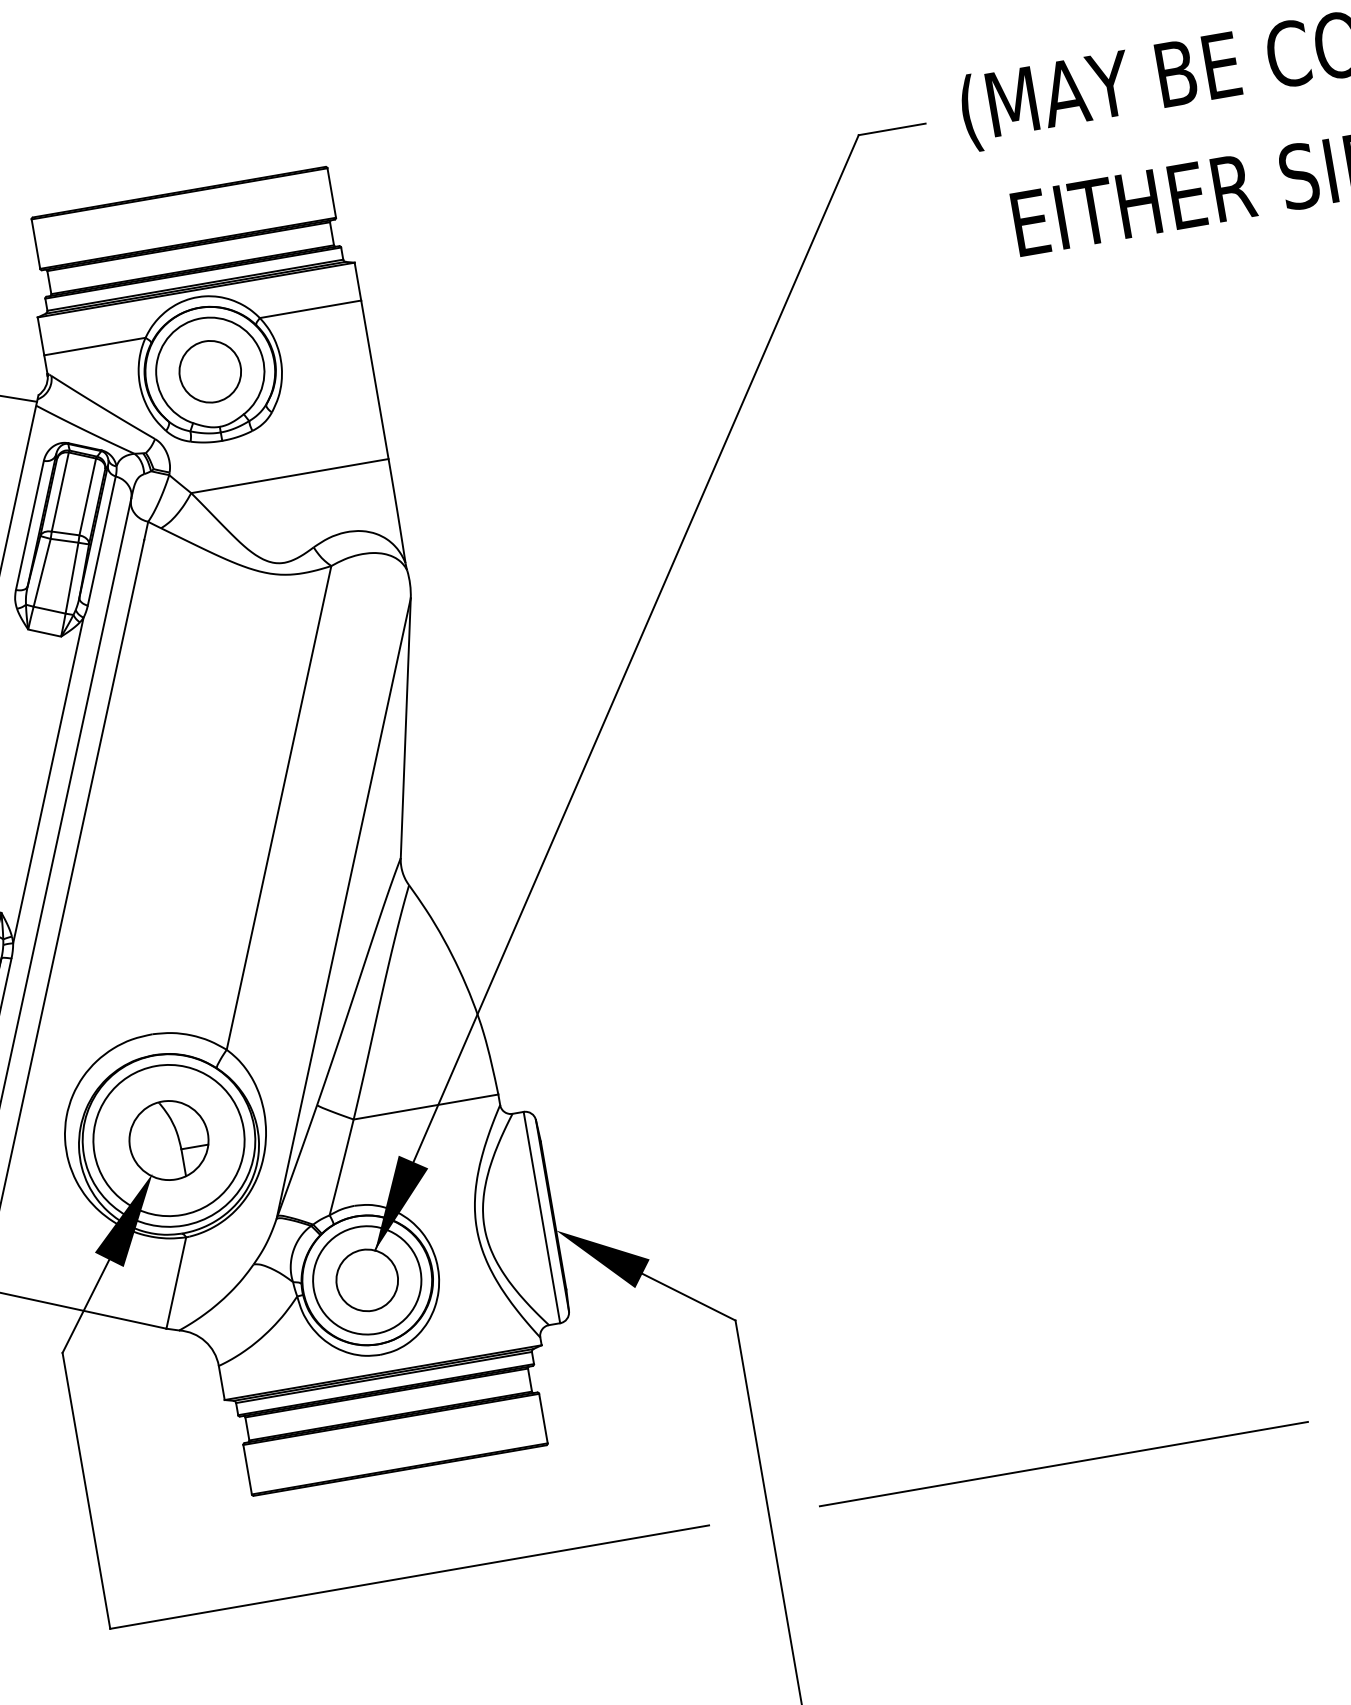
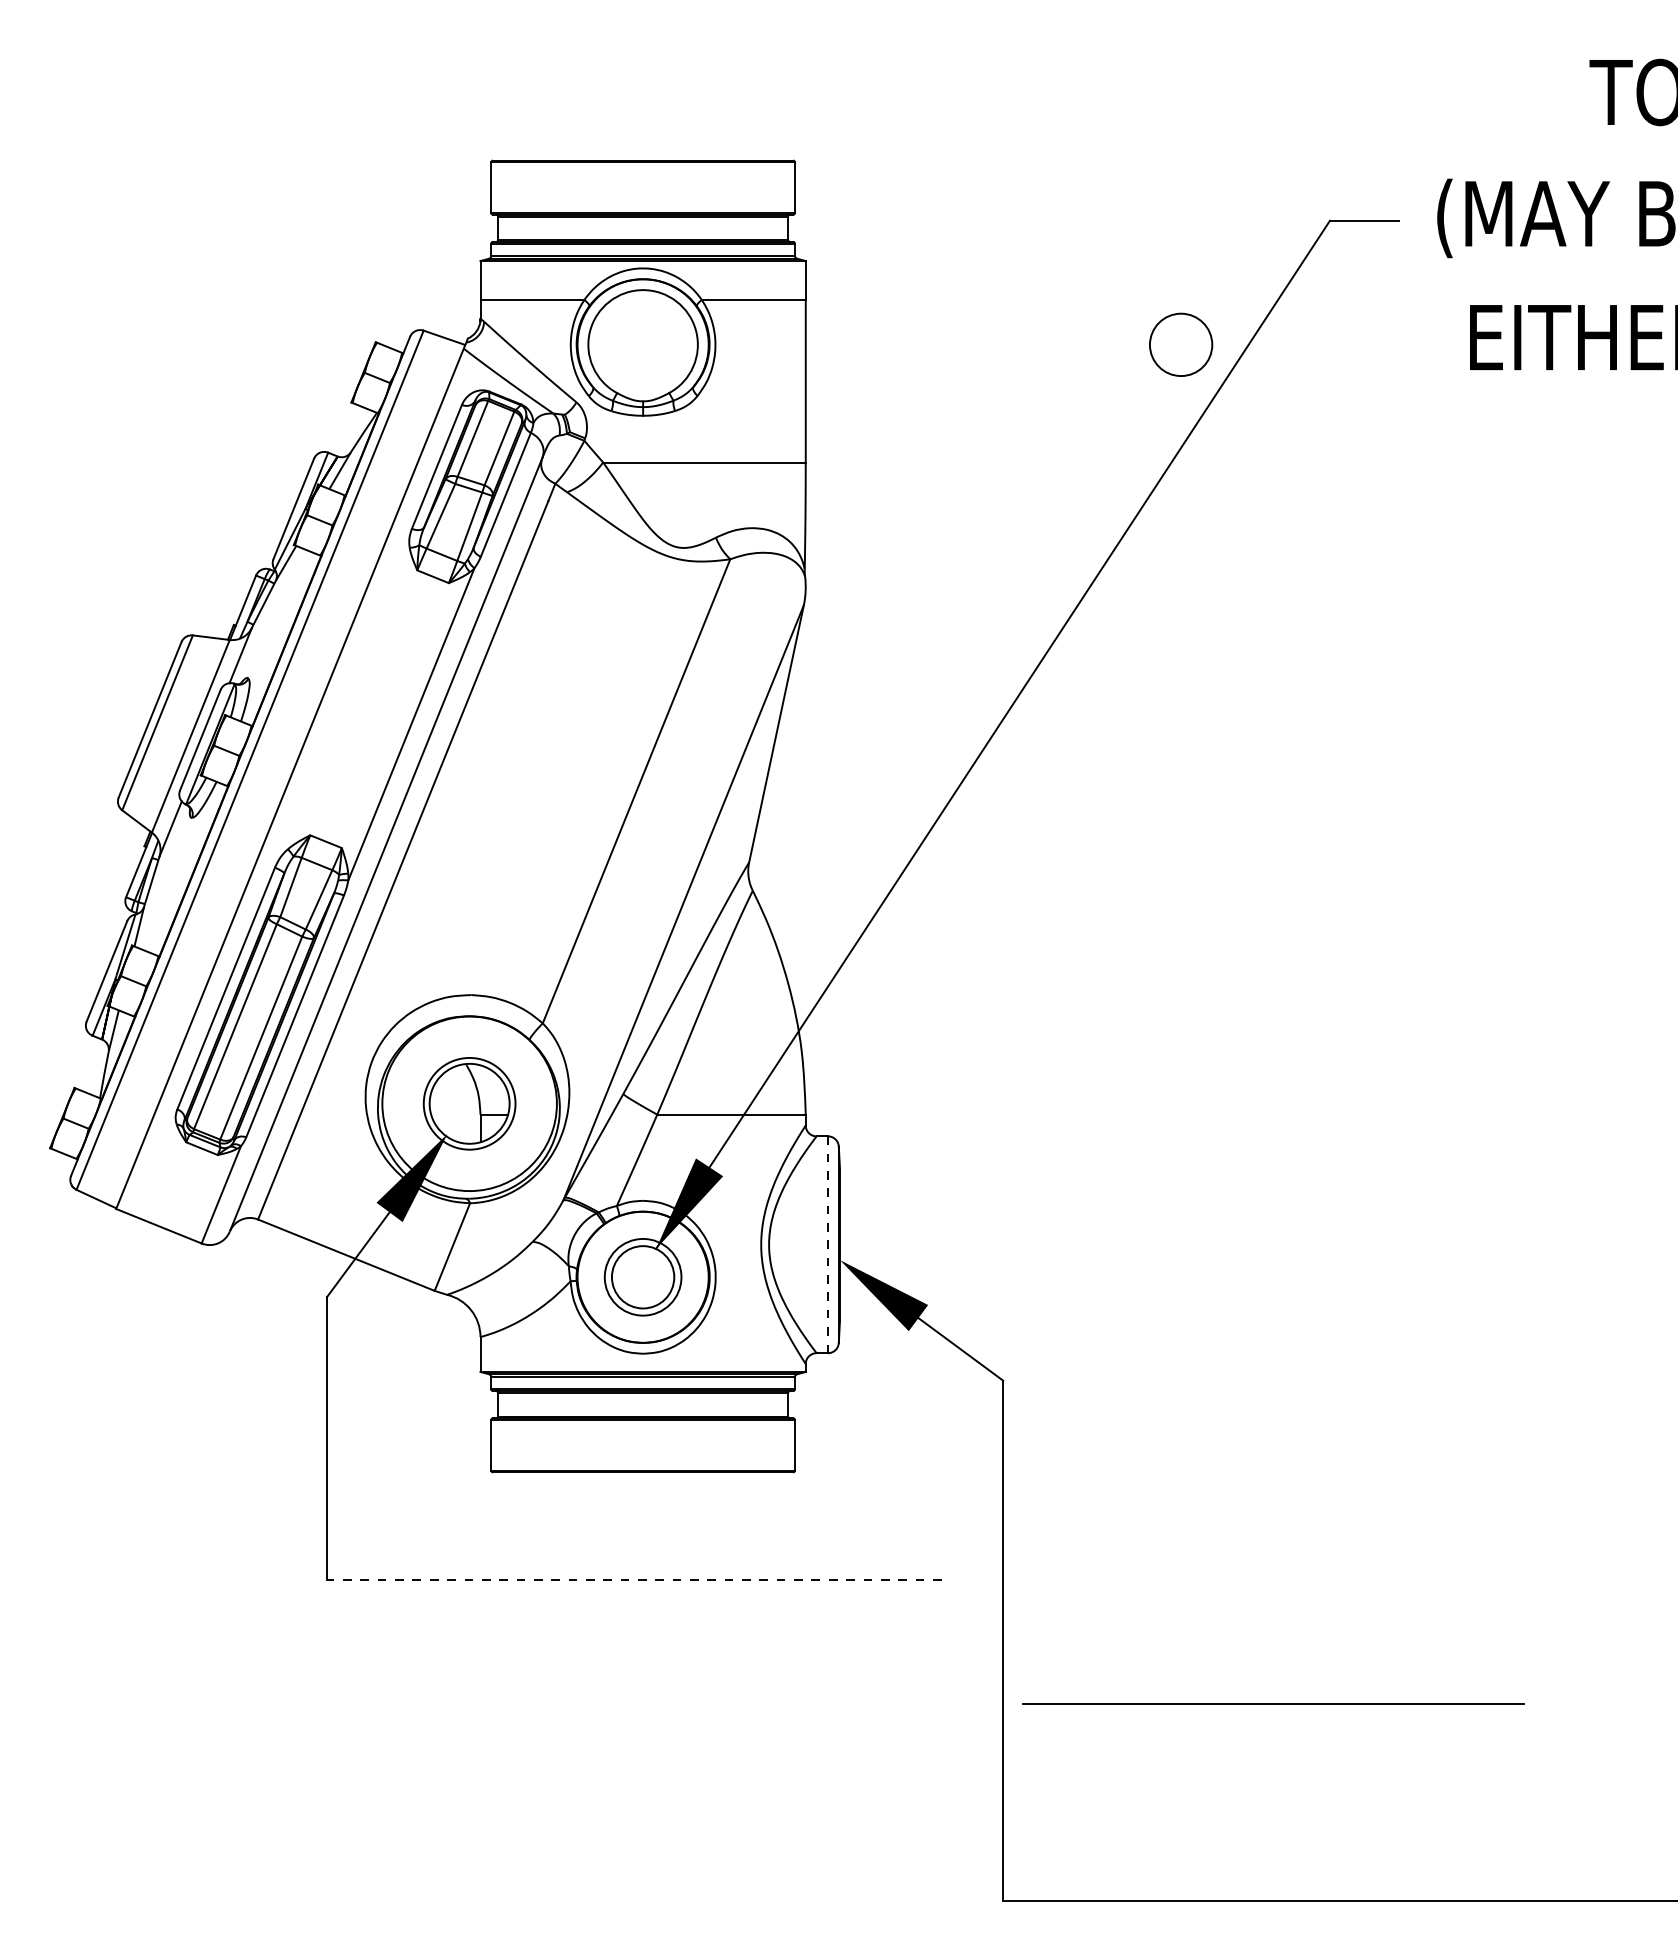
circle: (210, 371) -> (1181, 344), moved
circle: (168, 1140) -> (469, 1103), size x0.6
line: (541, 1217) -> (827, 1244), solid -> dashed
circle: (366, 1280) -> (642, 1277), size x0.7
line: (1063, 1463) -> (1273, 1703), moved
line: (408, 1577) -> (633, 1580), solid -> dashed

